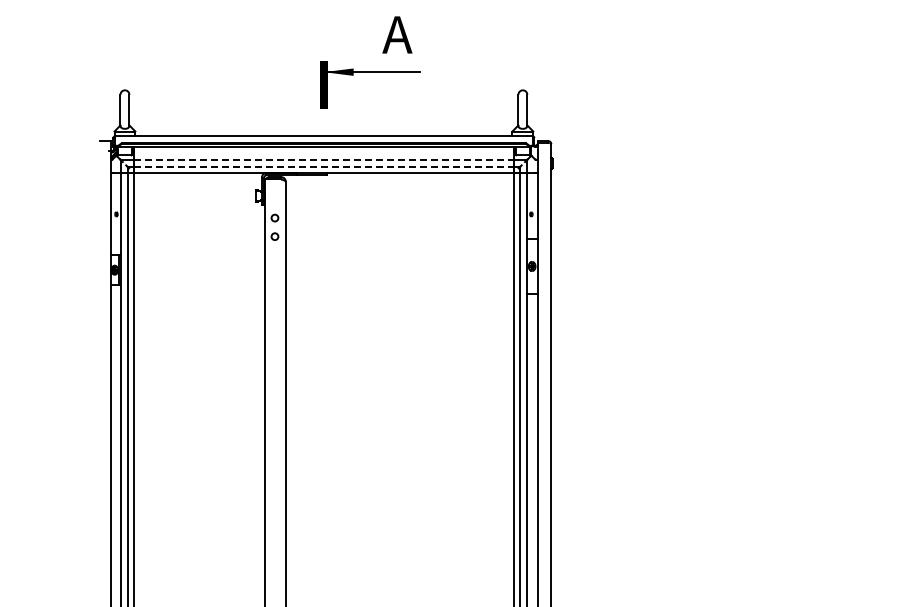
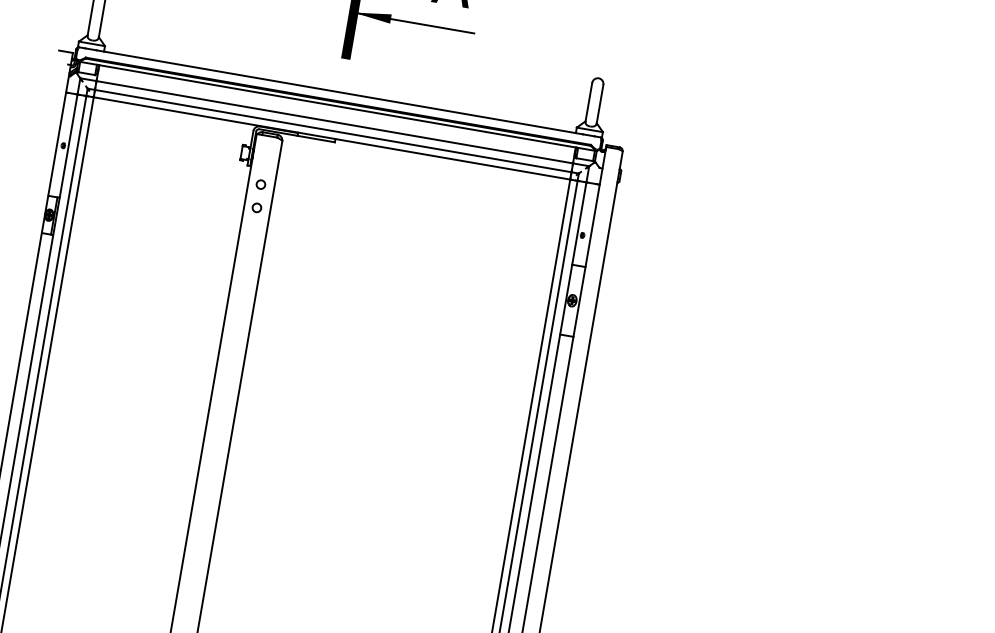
line: (324, 159) -> (335, 122), dashed -> solid
line: (324, 166) -> (334, 130), dashed -> solid

